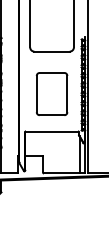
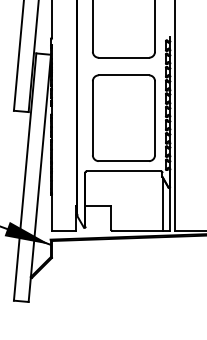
part: (51, 93) -> (123, 117), size x1.43

